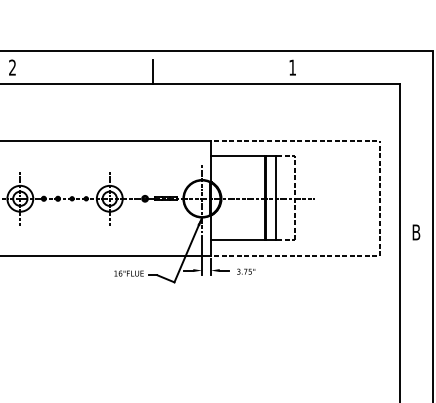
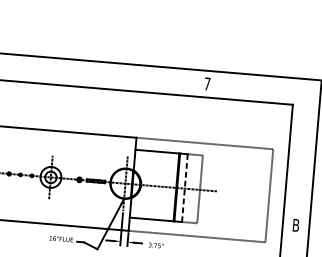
text: (292, 67) -> (207, 83), 1 -> 7
line: (152, 71) -> (94, 77), removed
line: (275, 198) -> (184, 188), solid -> dashed

